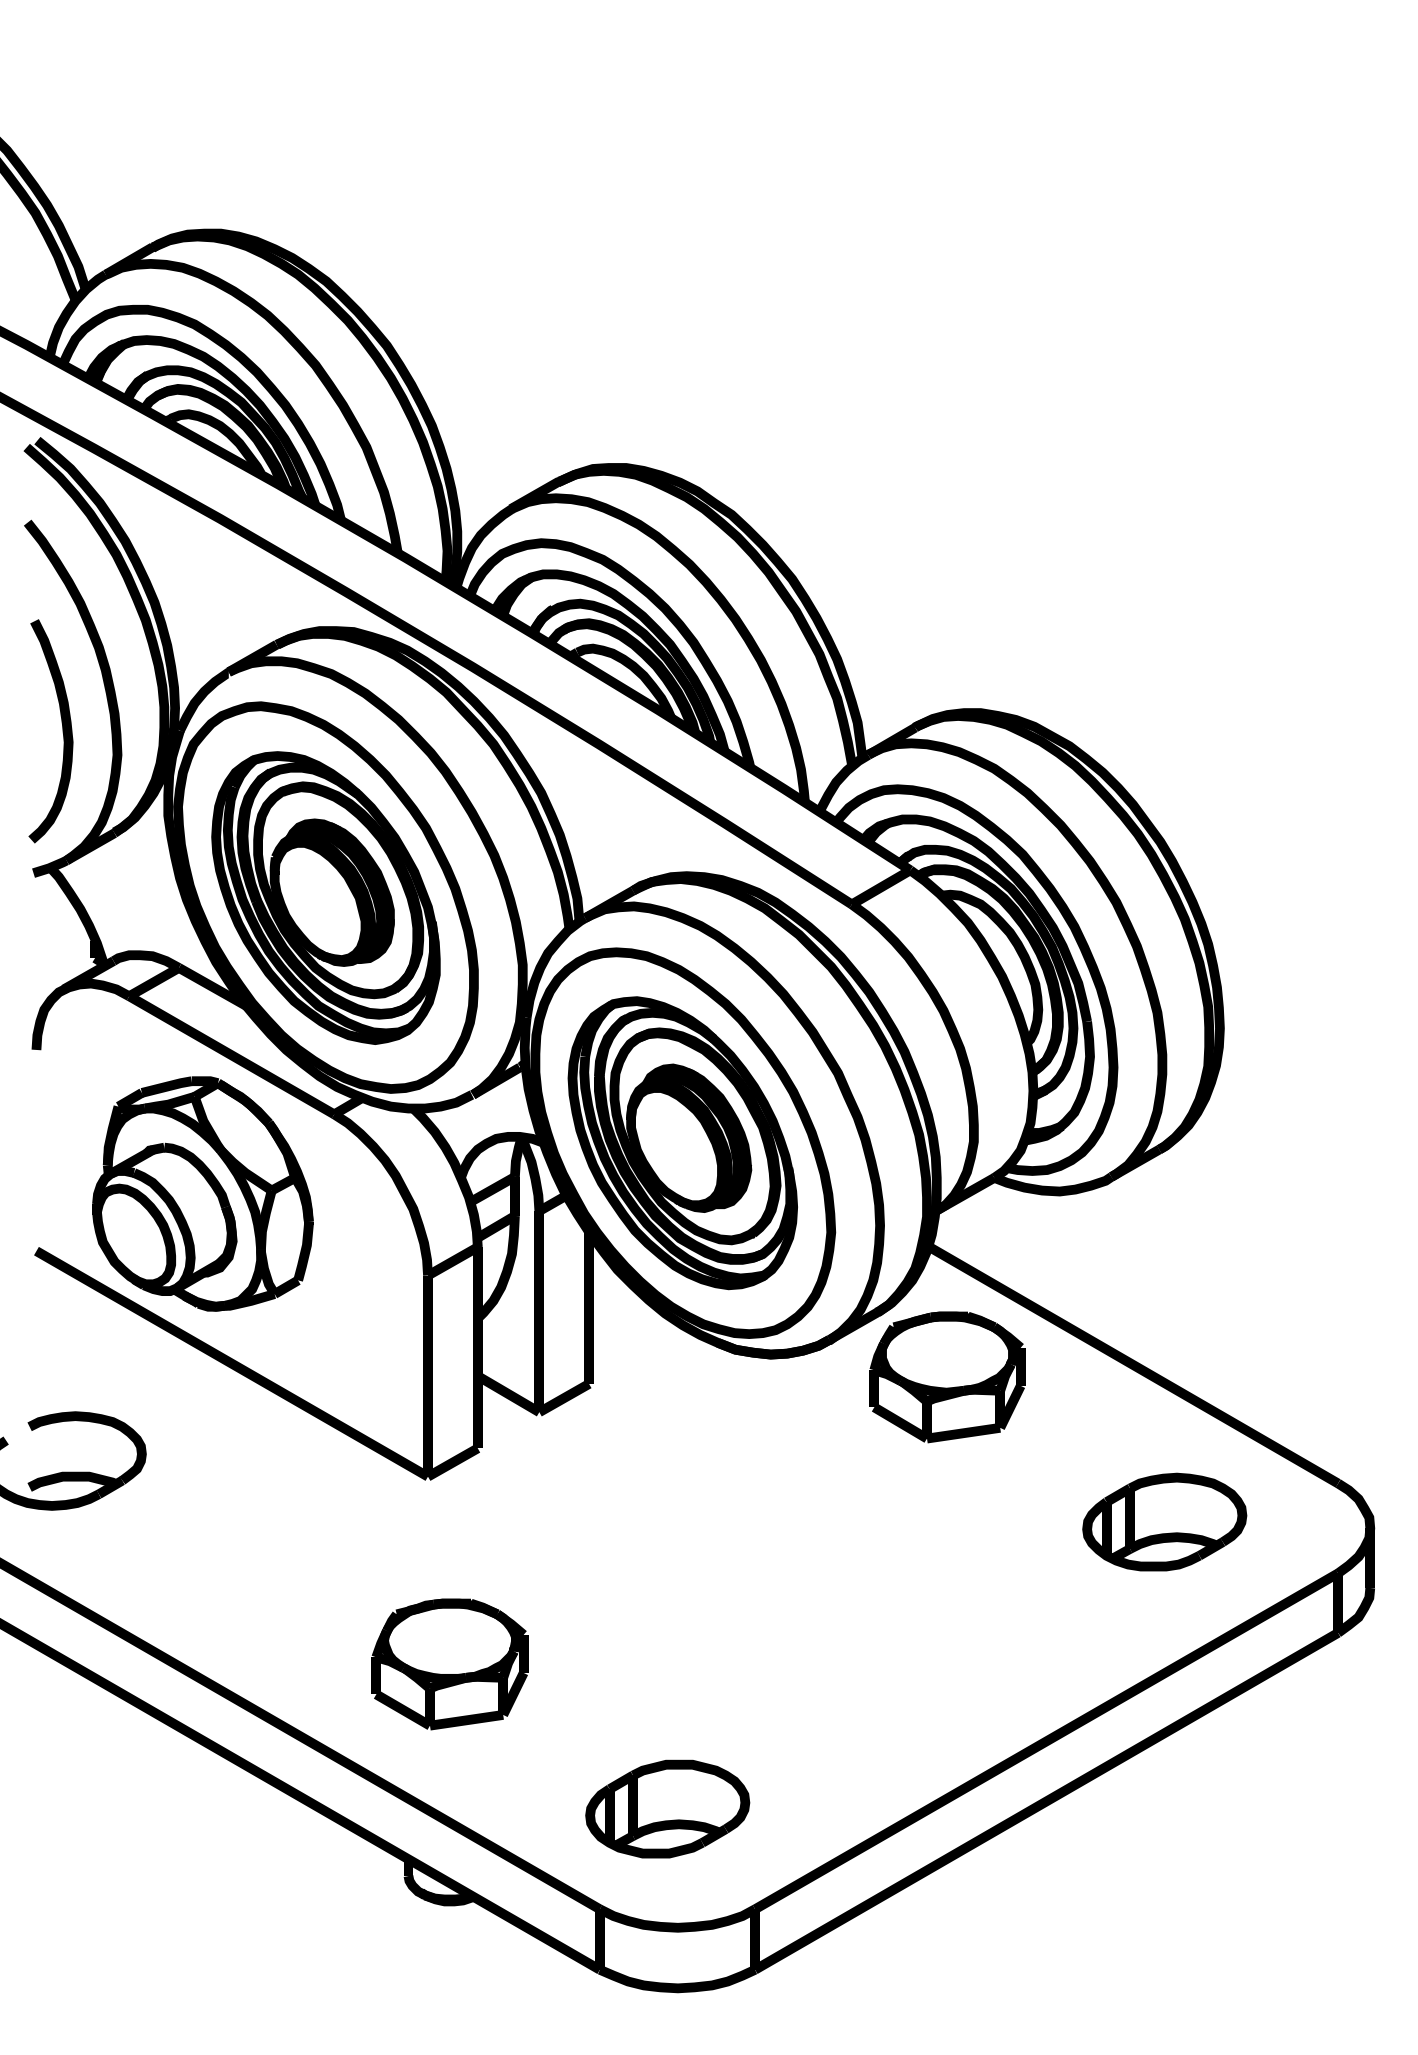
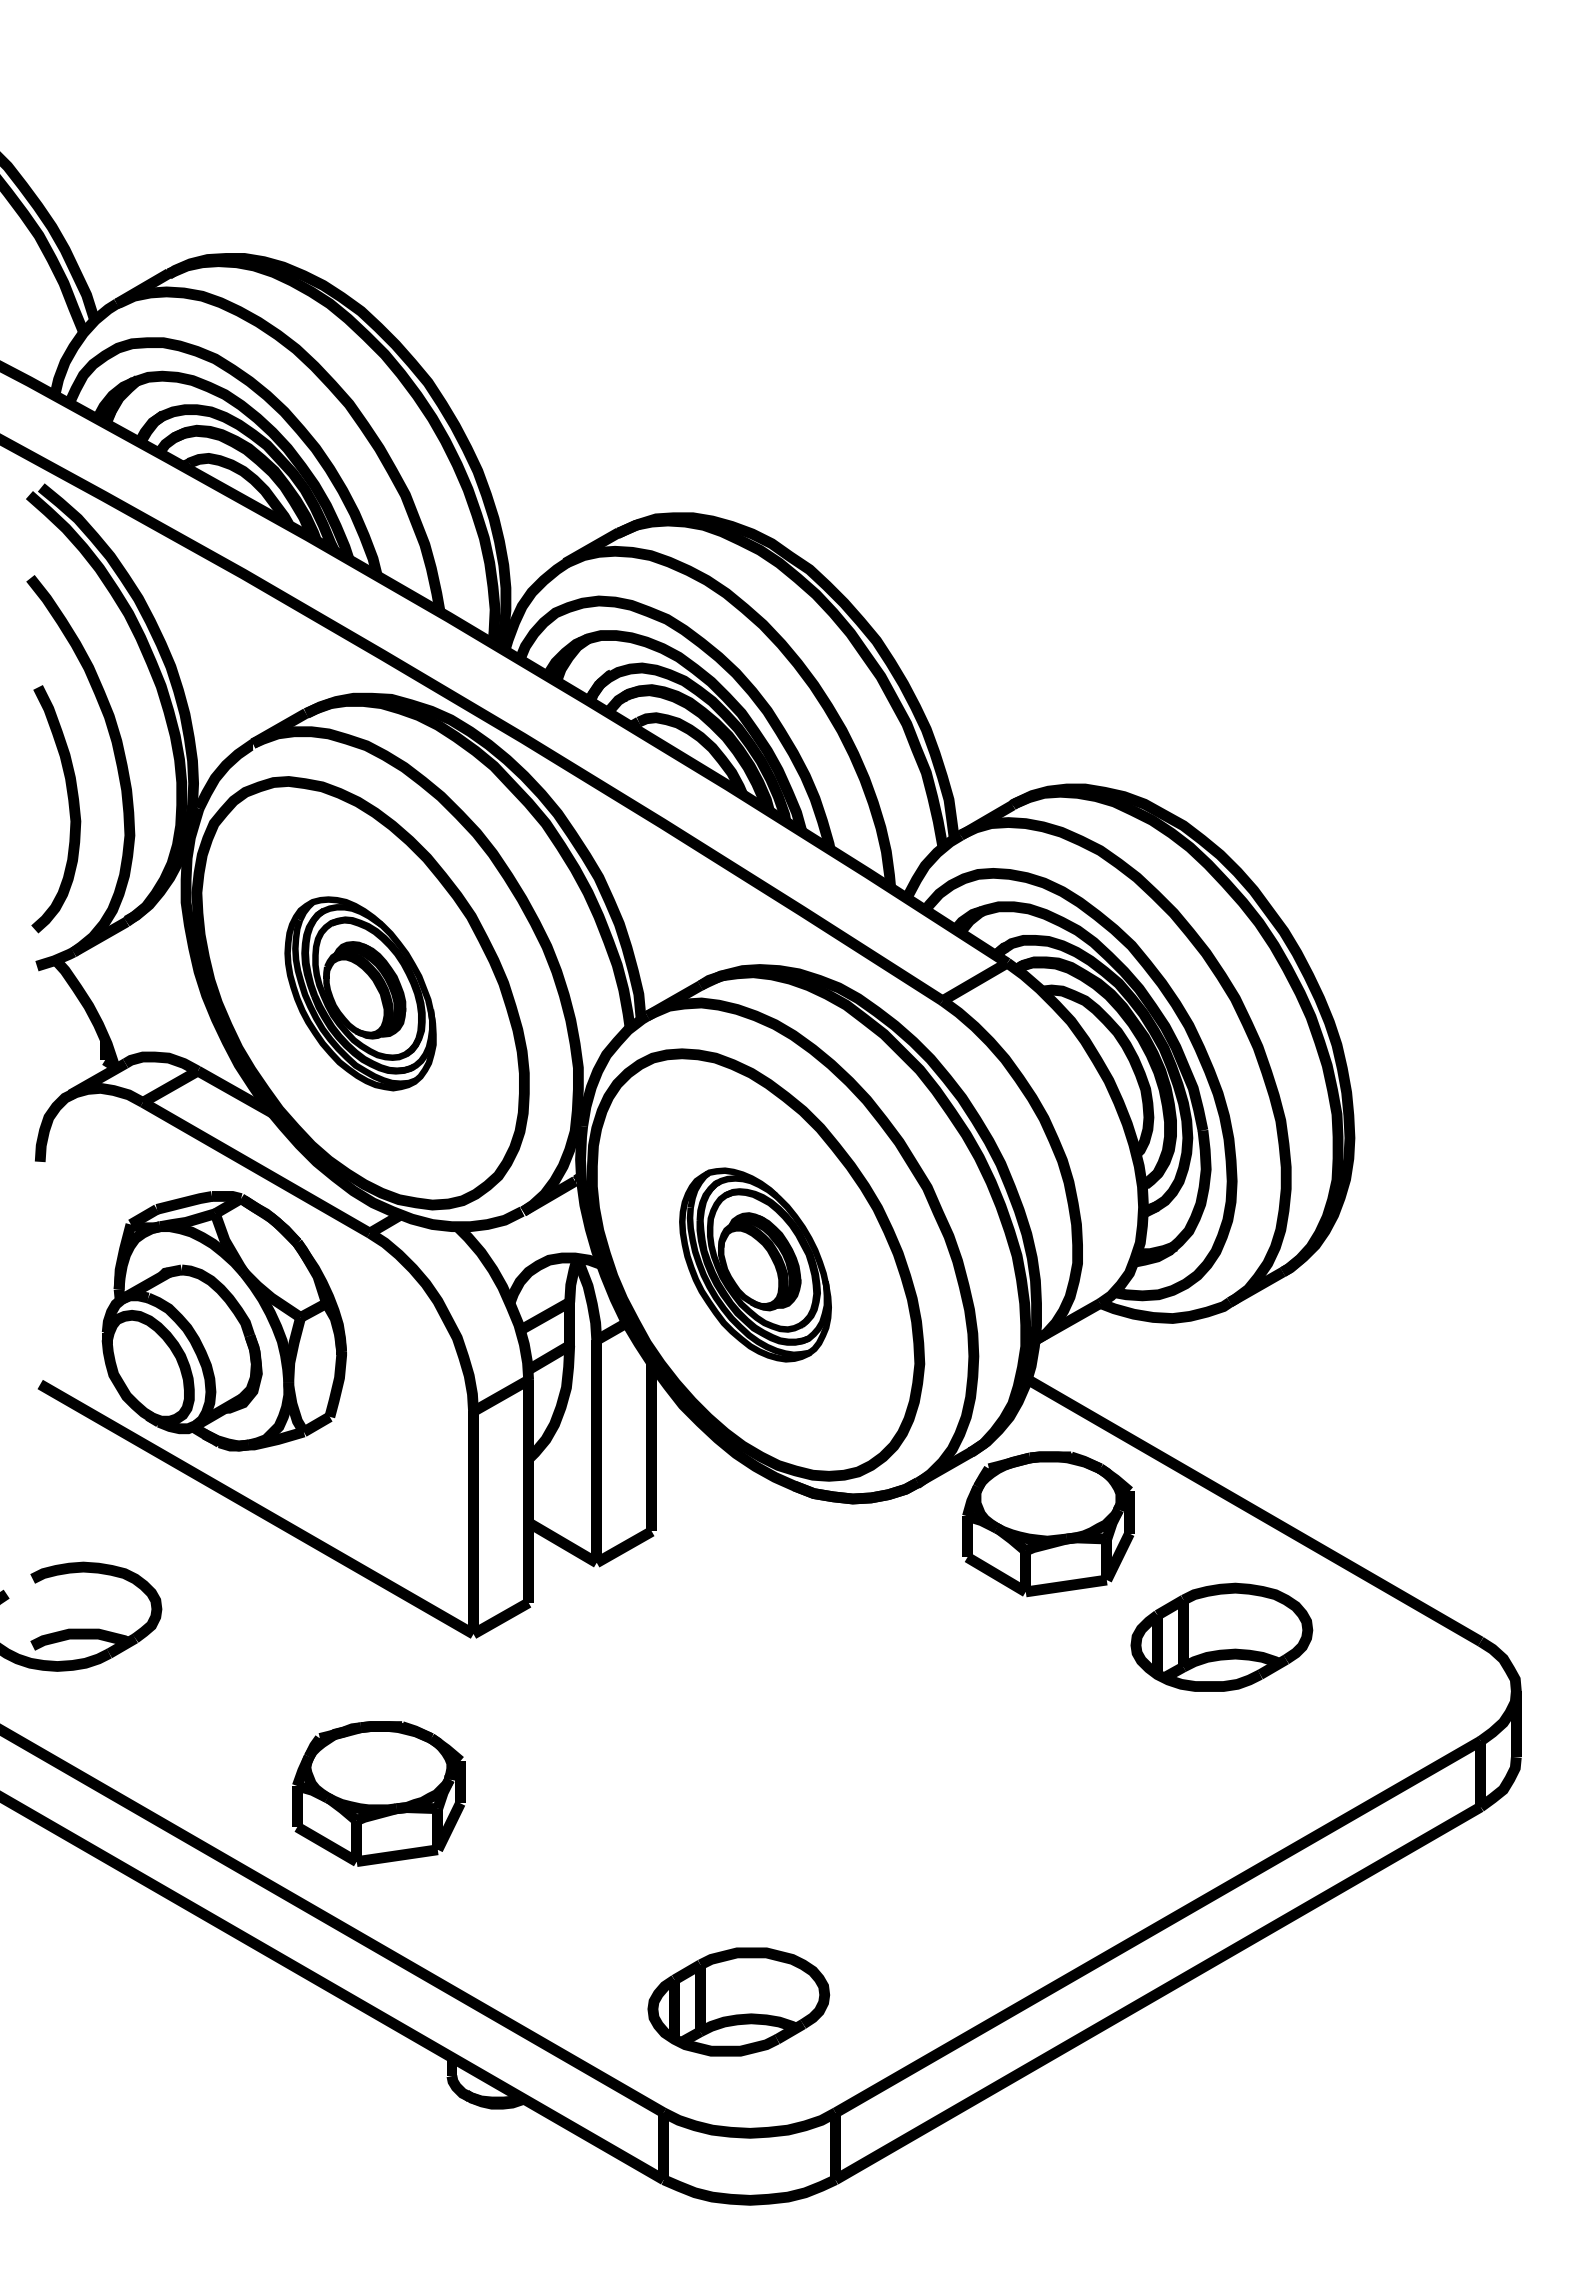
part: (325, 897) -> (360, 993), size x0.6
part: (682, 1142) -> (755, 1264), size x0.6
part: (1164, 1521) -> (1221, 1636), moved
part: (449, 1664) -> (378, 1793), moved

